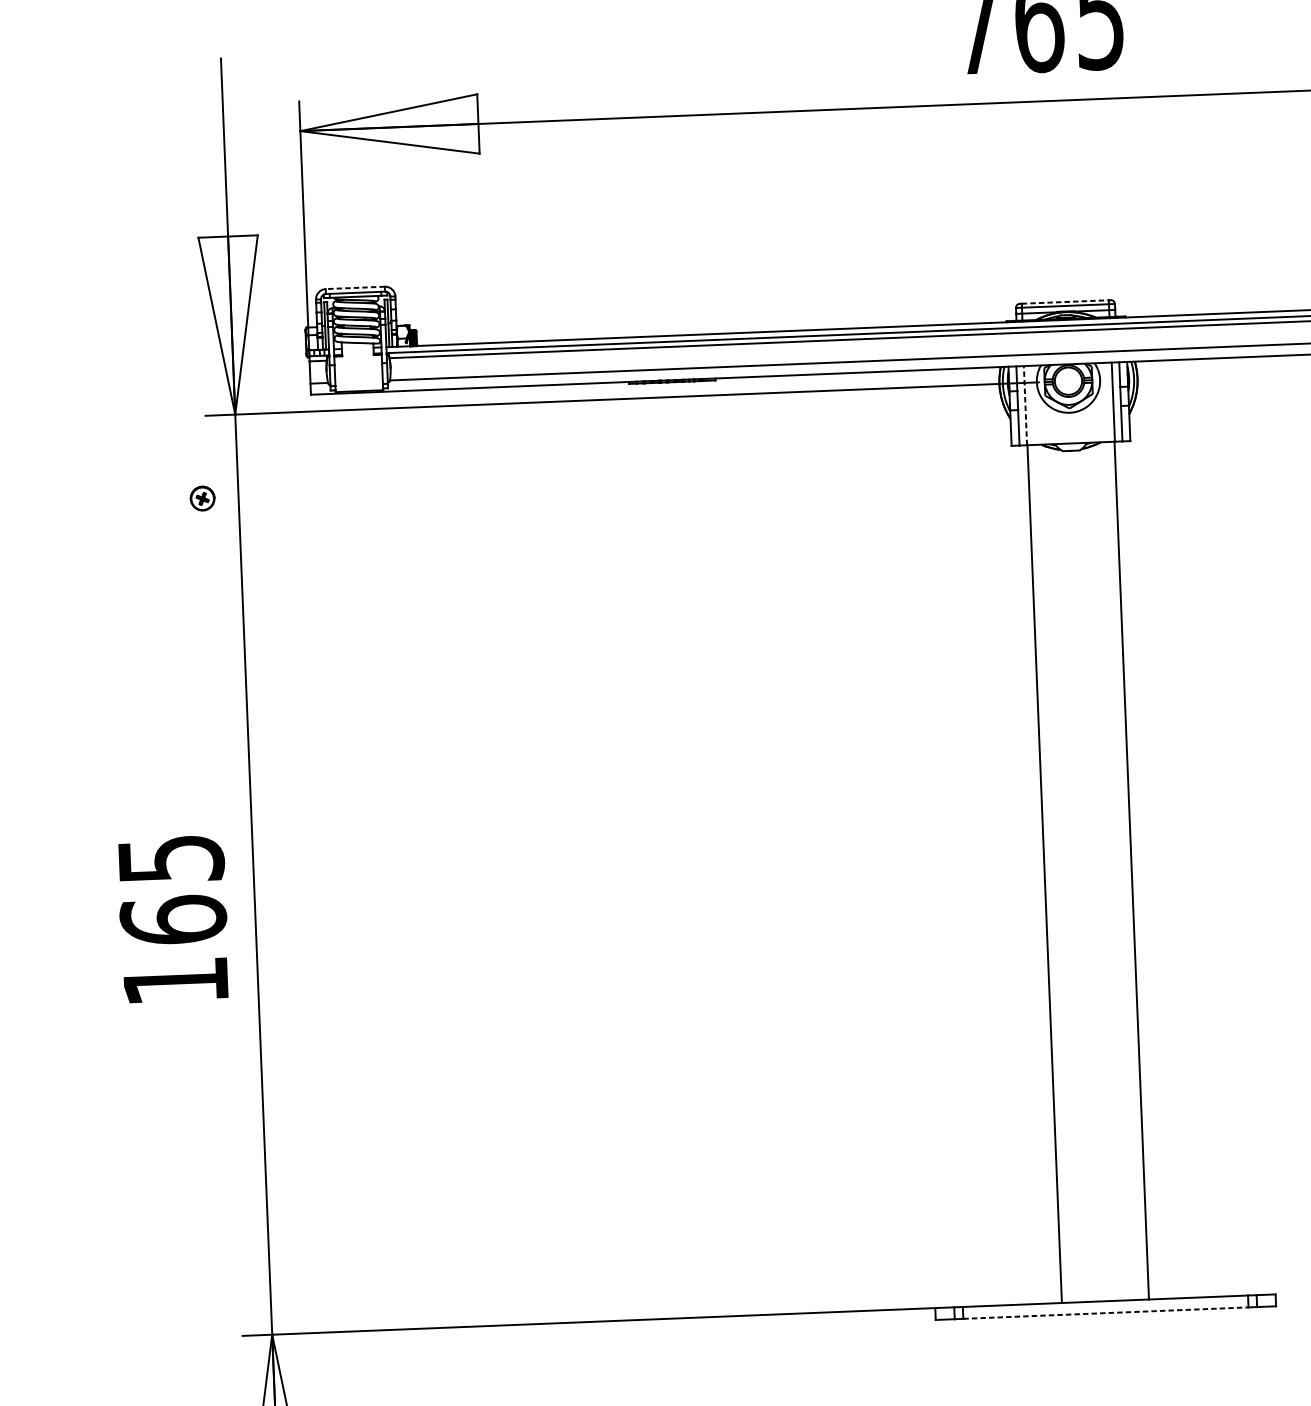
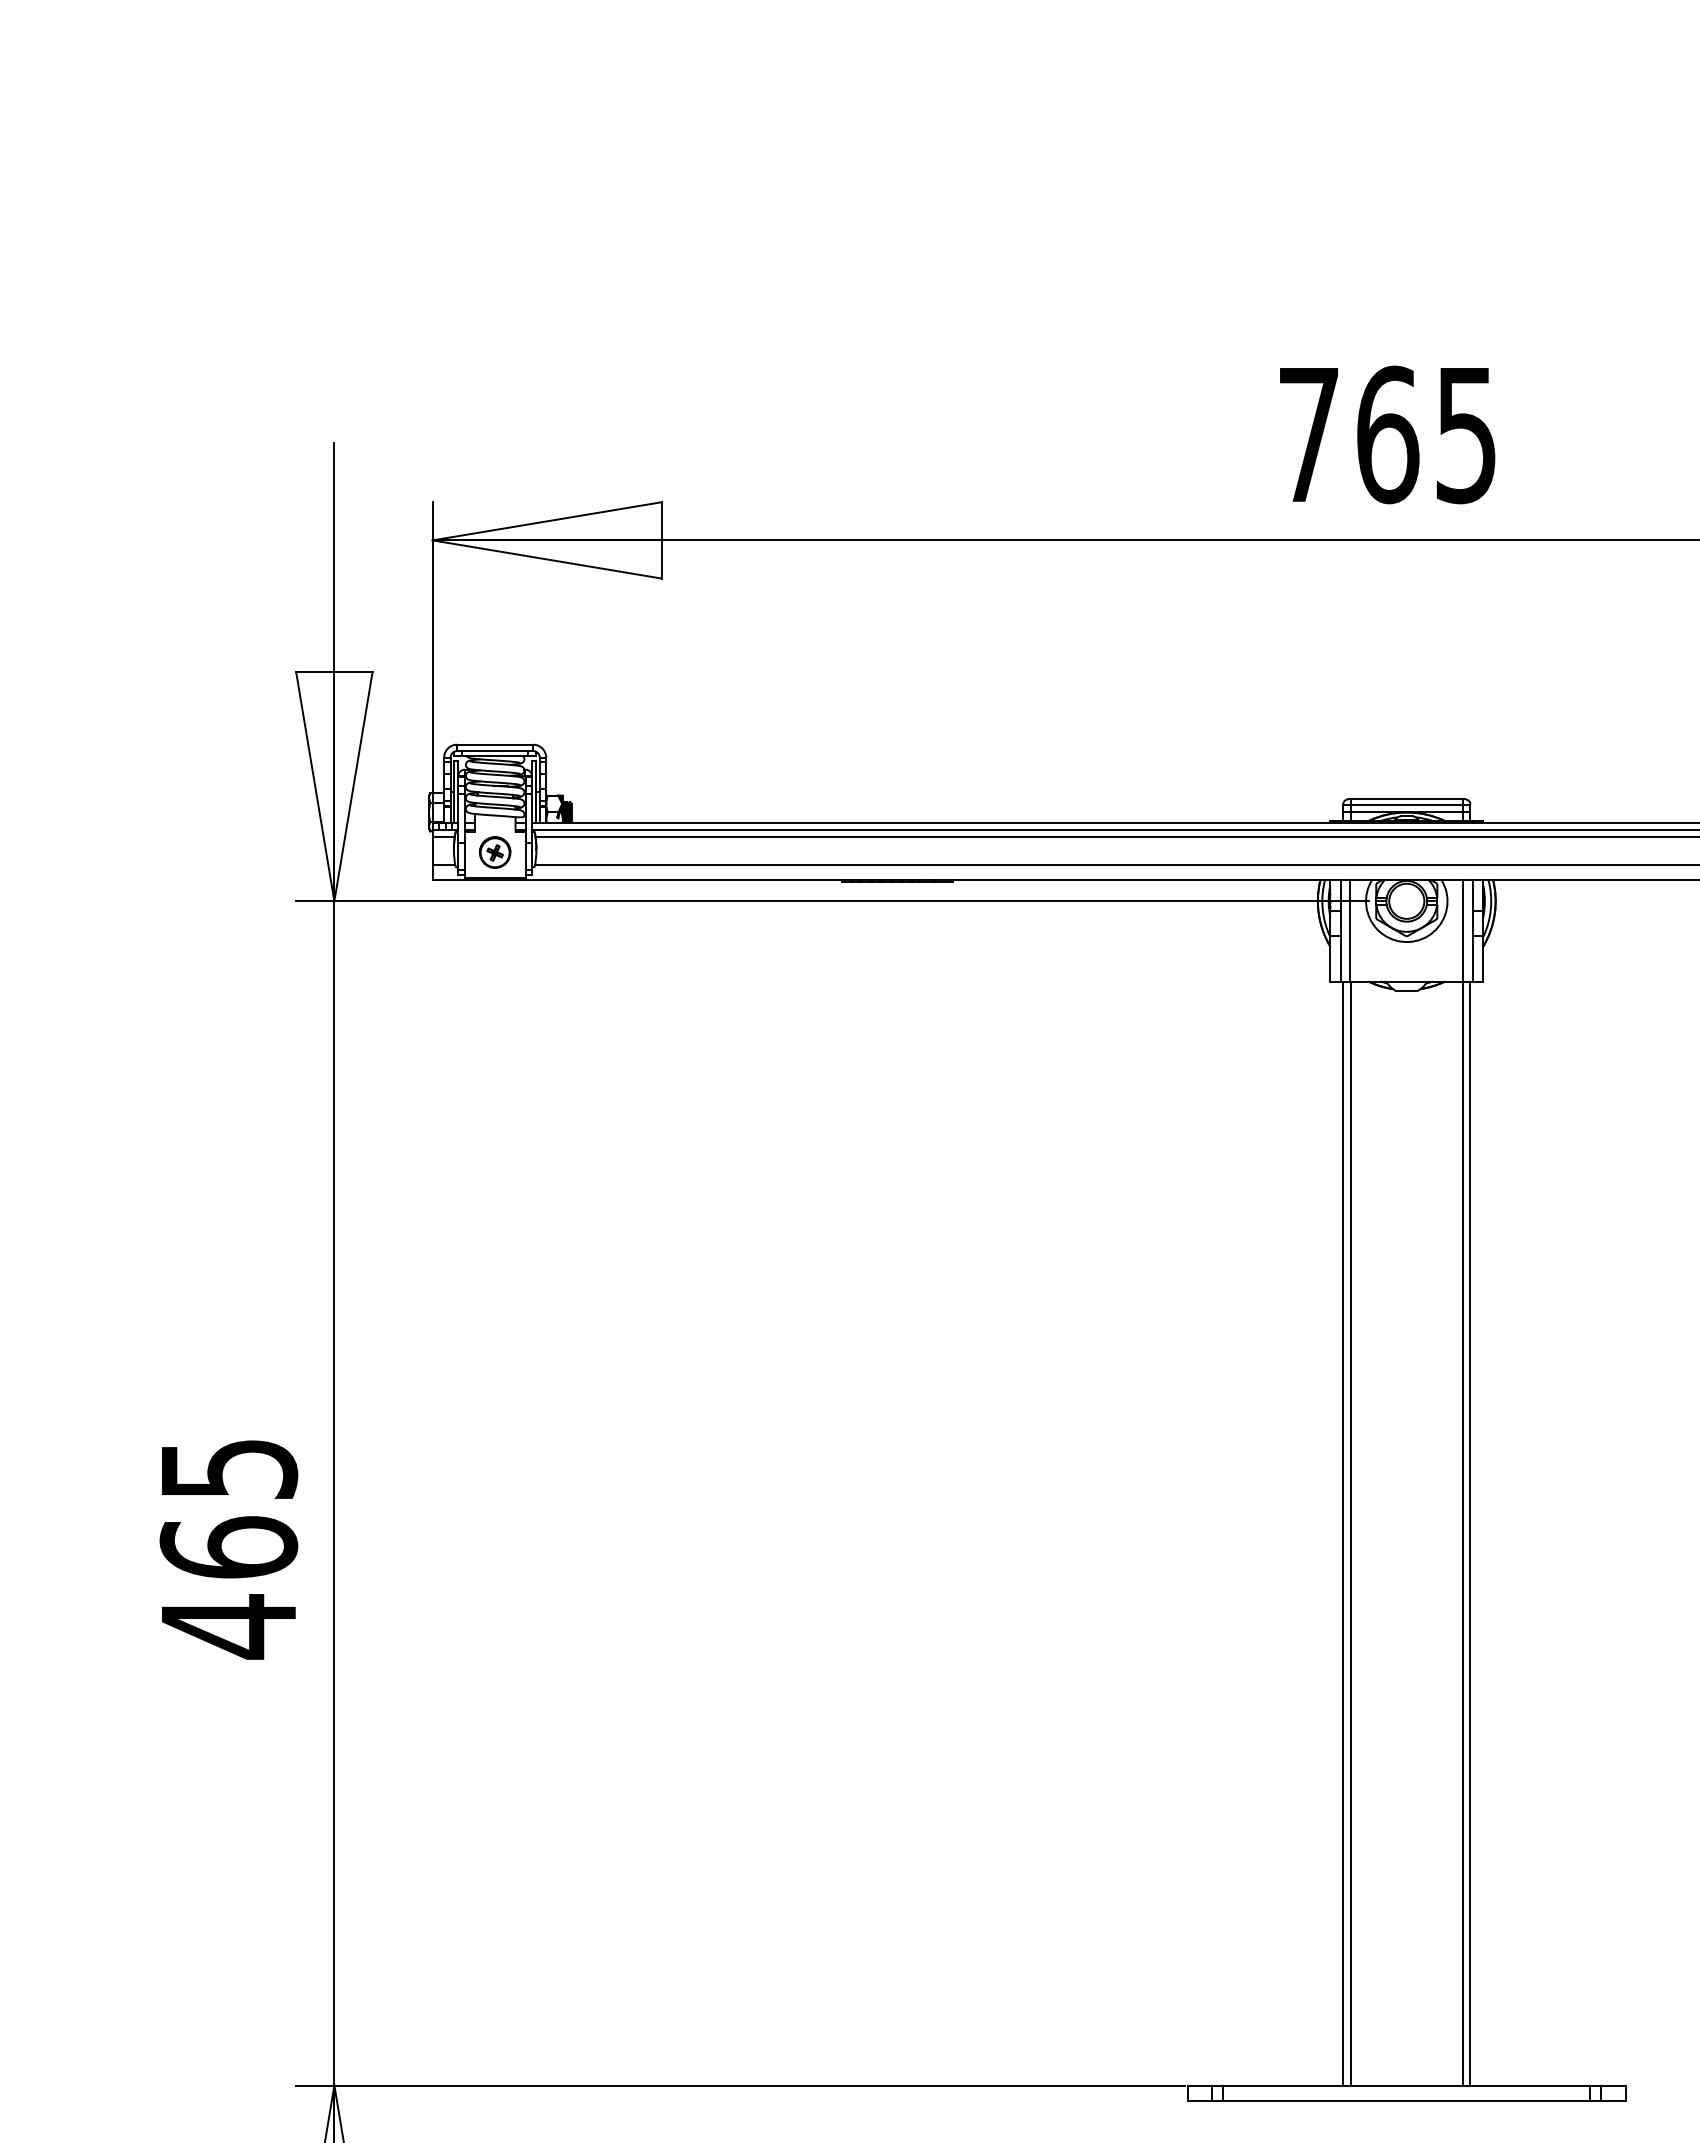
line: (354, 287) -> (494, 744), dashed -> solid
line: (1065, 302) -> (1407, 799), dashed -> solid
line: (1025, 405) -> (1350, 930), dashed -> solid
part: (202, 498) -> (495, 852), moved
line: (1137, 870) -> (1470, 1533), added
line: (1039, 874) -> (1343, 1533), added
text: (175, 981) -> (228, 1626), 165 -> 465
line: (1105, 1312) -> (1406, 2100), dashed -> solid

